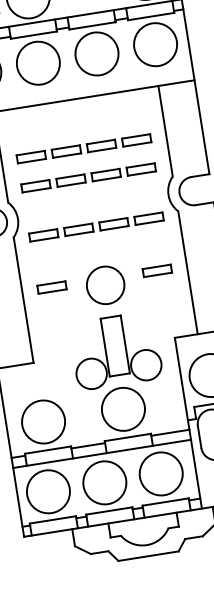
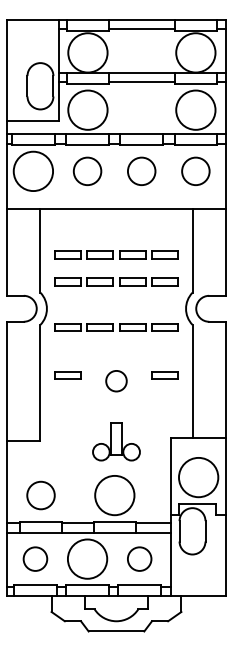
circle: (155, 44) -> (195, 171), size x0.7
circle: (96, 54) -> (141, 171), size x0.7
circle: (38, 63) -> (87, 171), size x0.7
circle: (105, 285) -> (116, 381), size x0.6
part: (115, 350) -> (116, 441), size x0.6
circle: (43, 422) -> (40, 495), size x0.7
circle: (160, 473) -> (139, 558), size x0.6
circle: (48, 491) -> (35, 558), size x0.6

